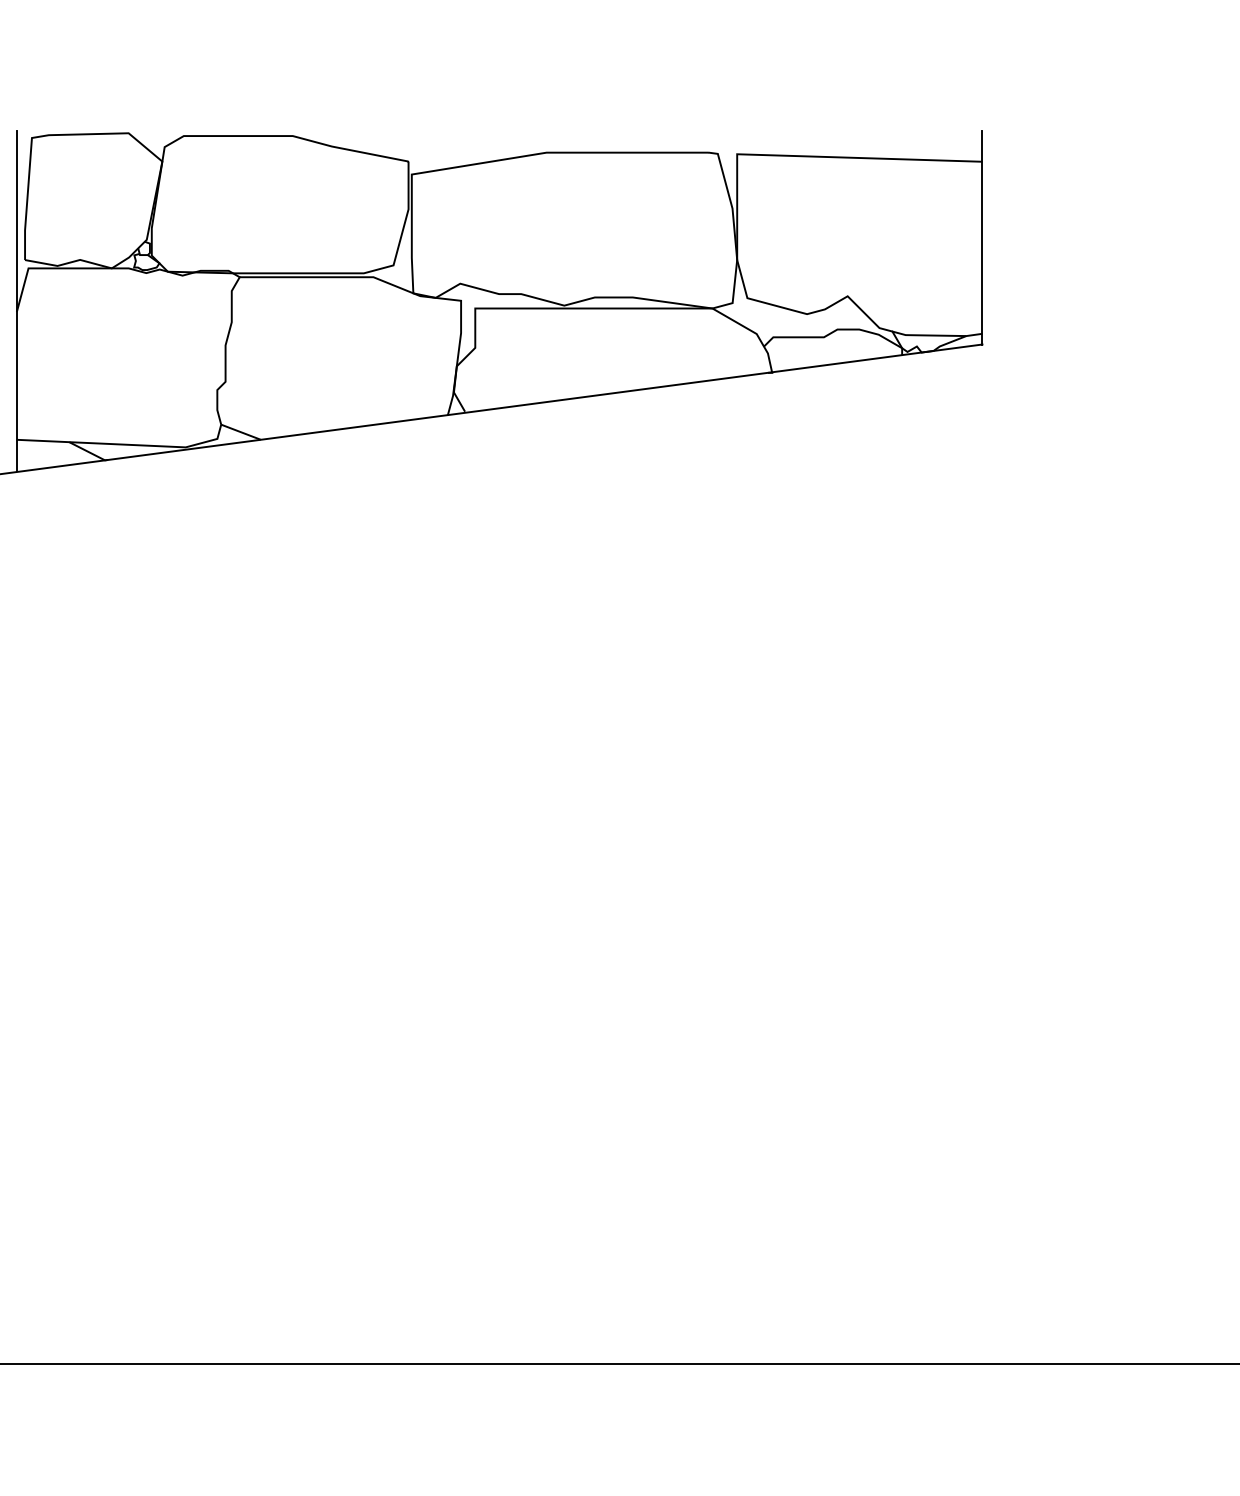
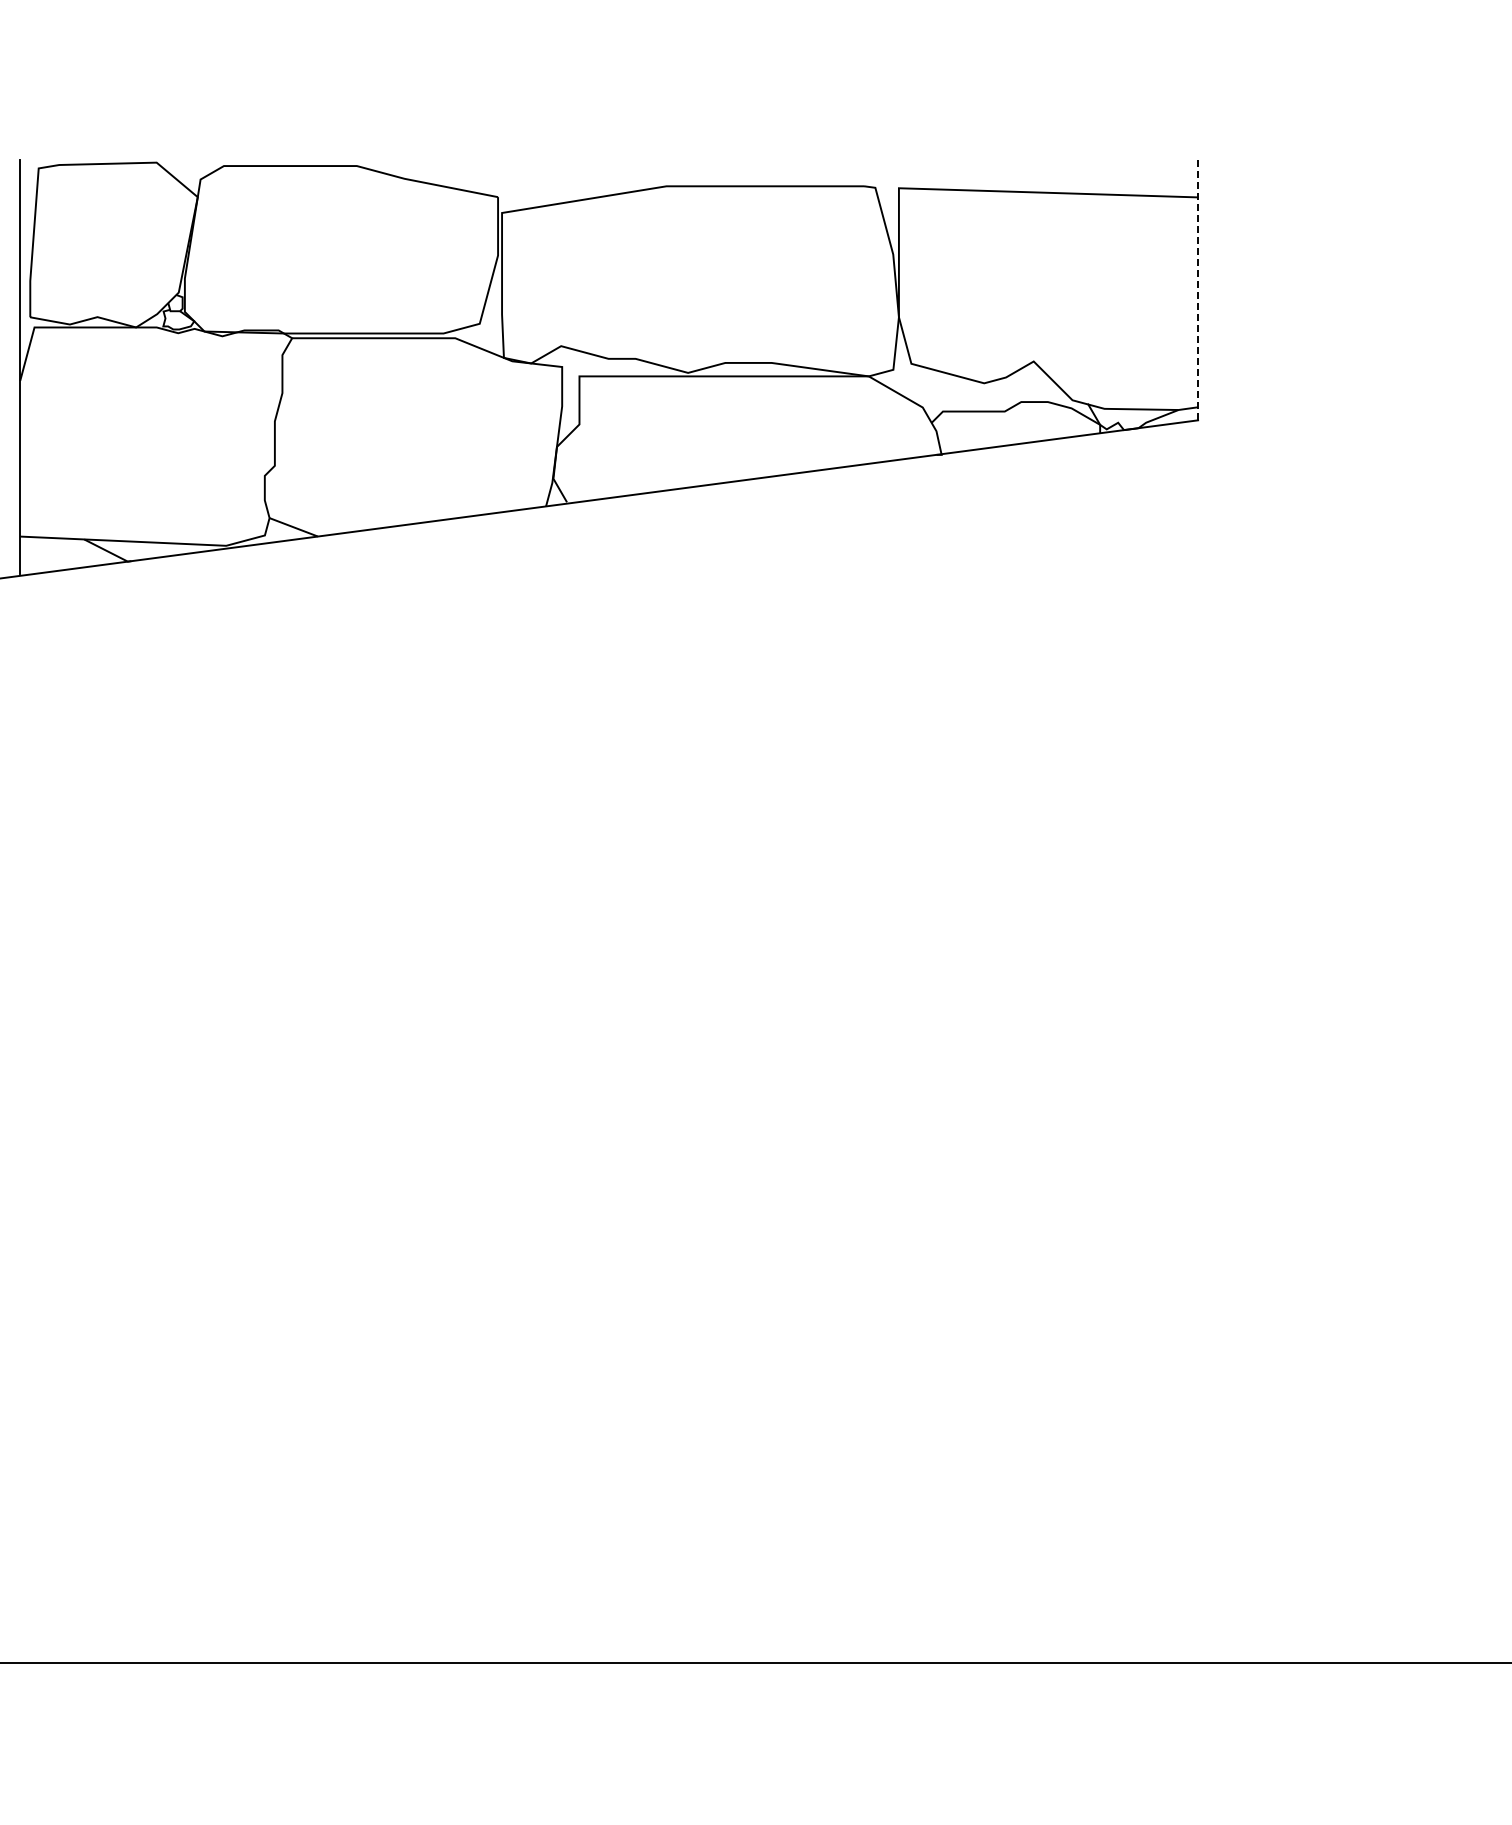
line: (982, 238) -> (1198, 290), solid -> dashed

